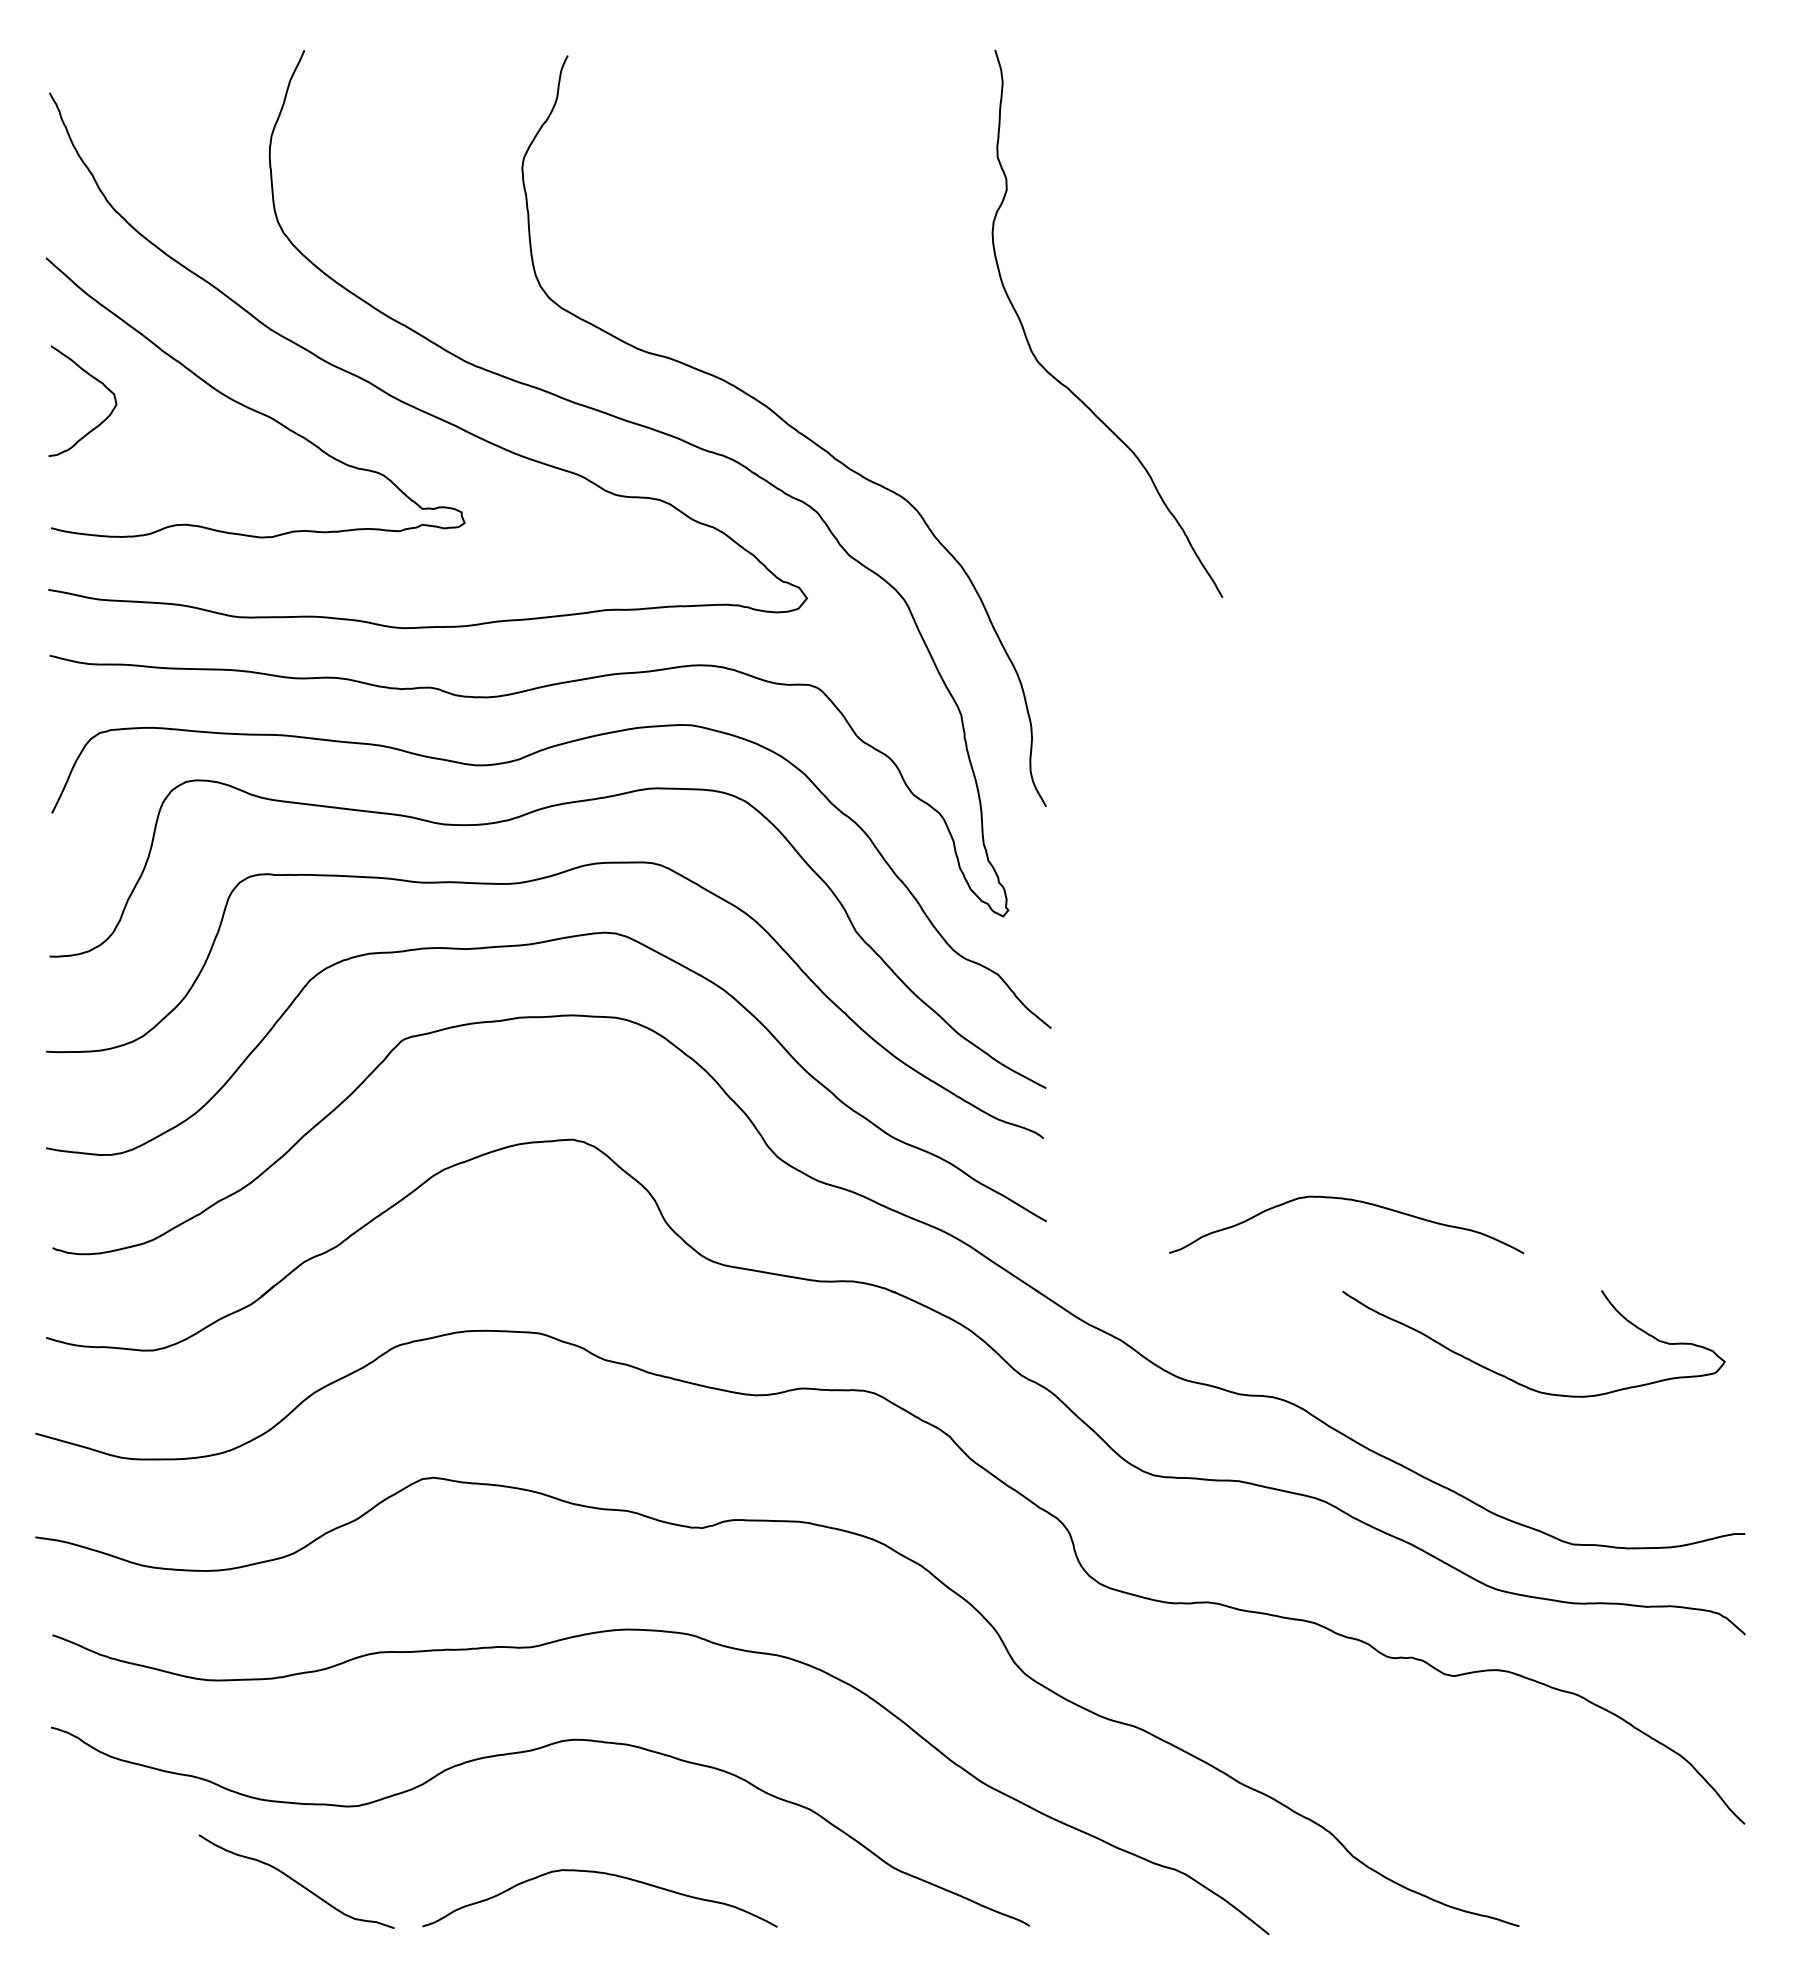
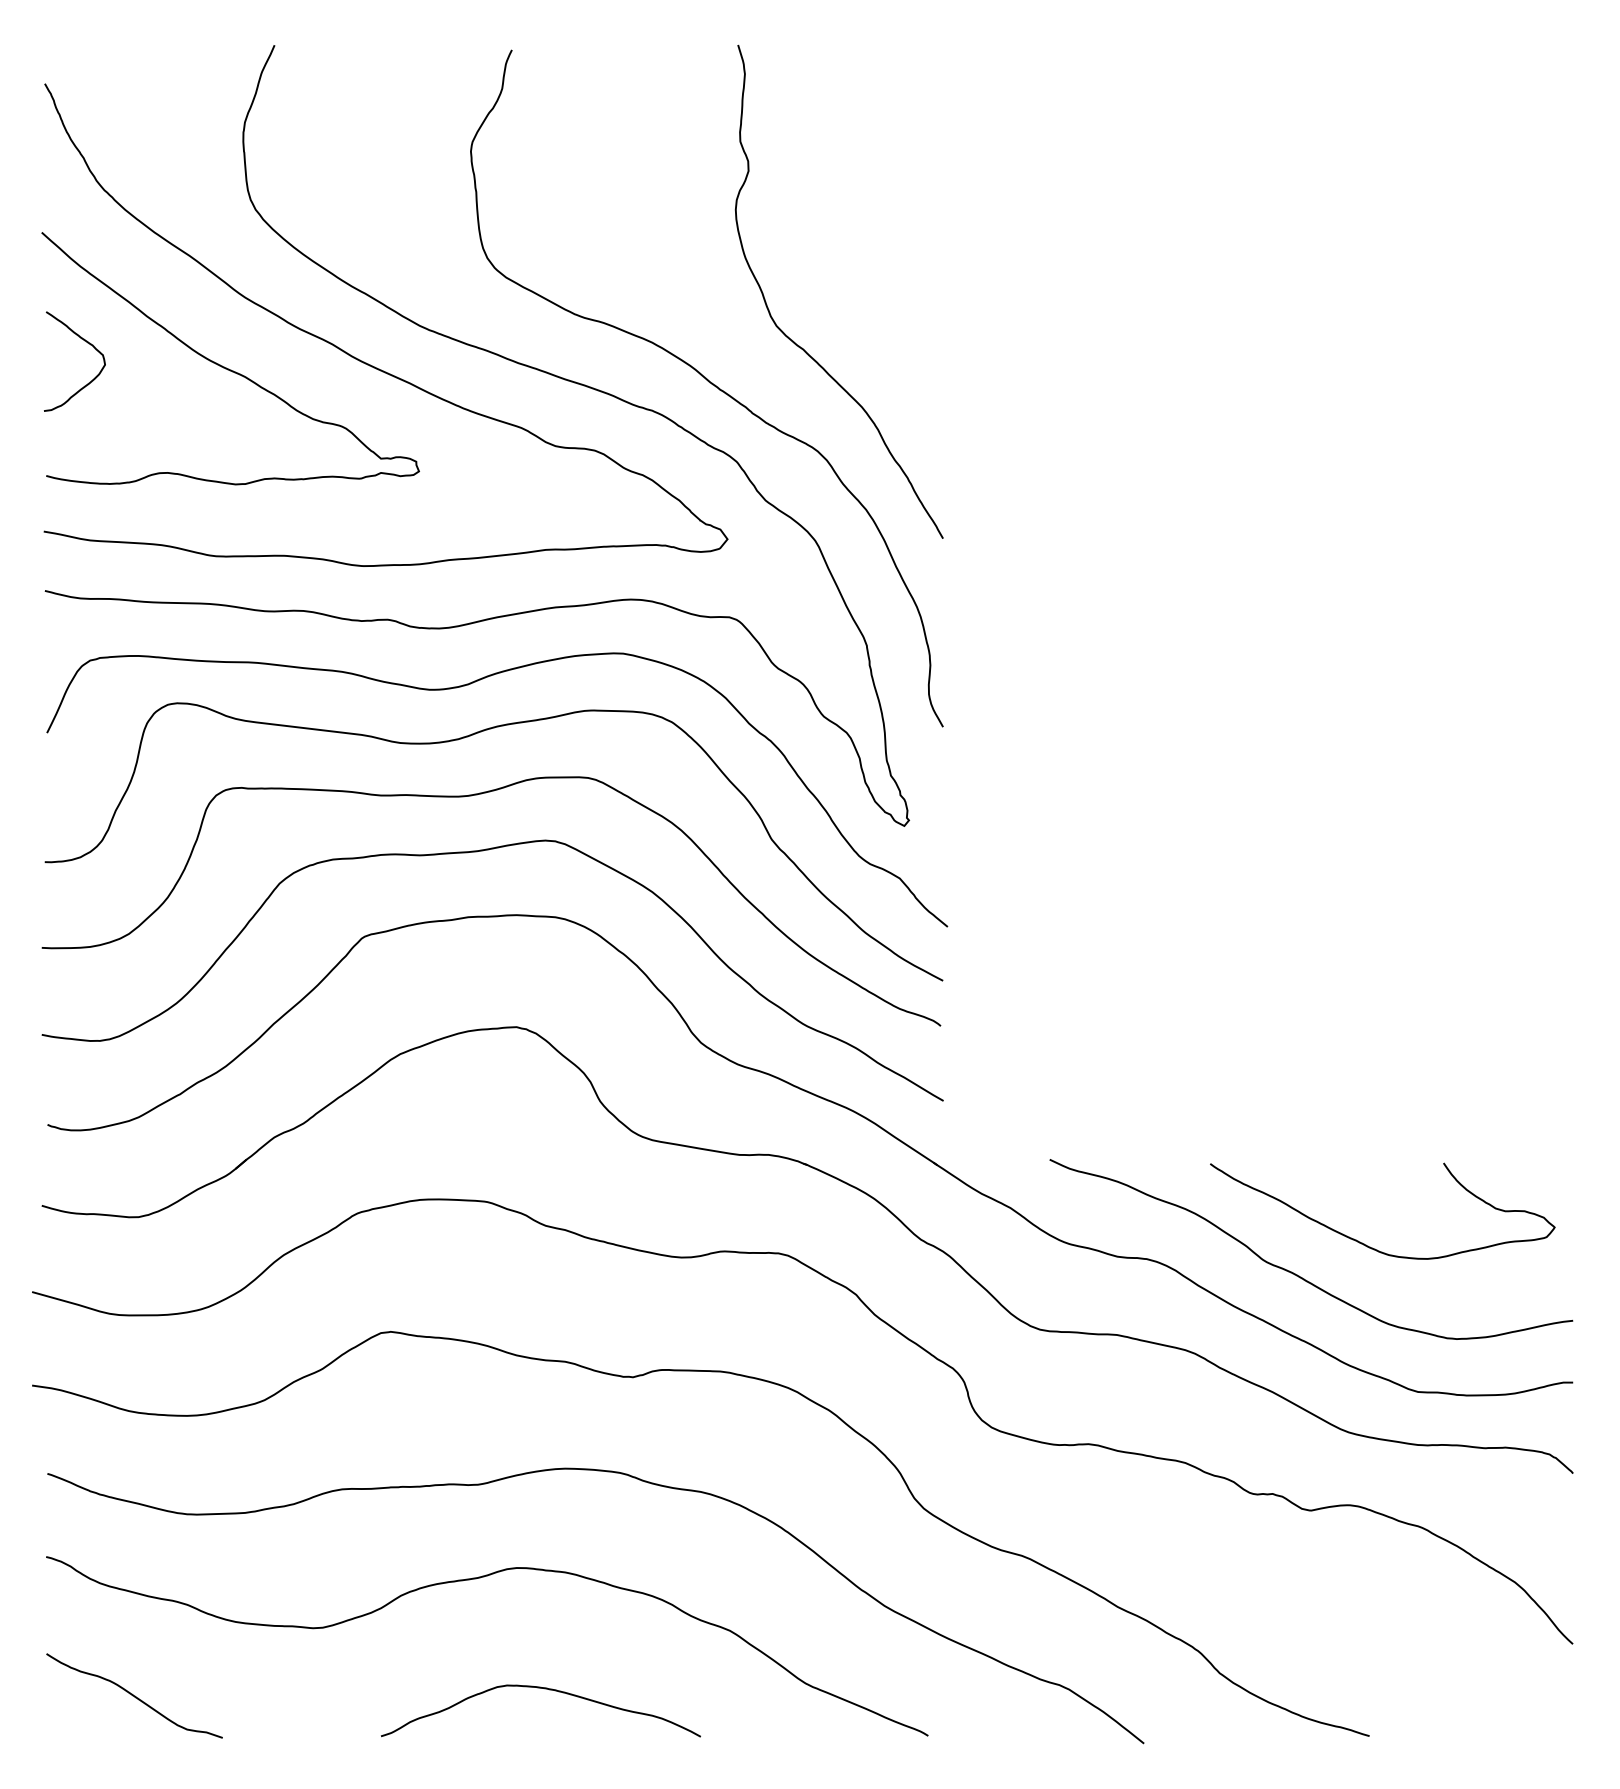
curve: (1056, 377) -> (793, 340), moved
curve: (1350, 1201) -> (1217, 1082), removed
curve: (1441, 1415) -> (1299, 1275), added
curve: (296, 1881) -> (134, 1695), moved

